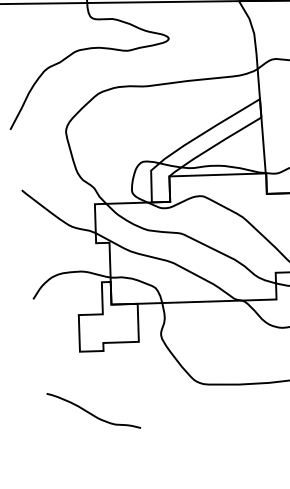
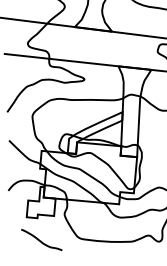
curve: (93, 412) -> (41, 240), moved

